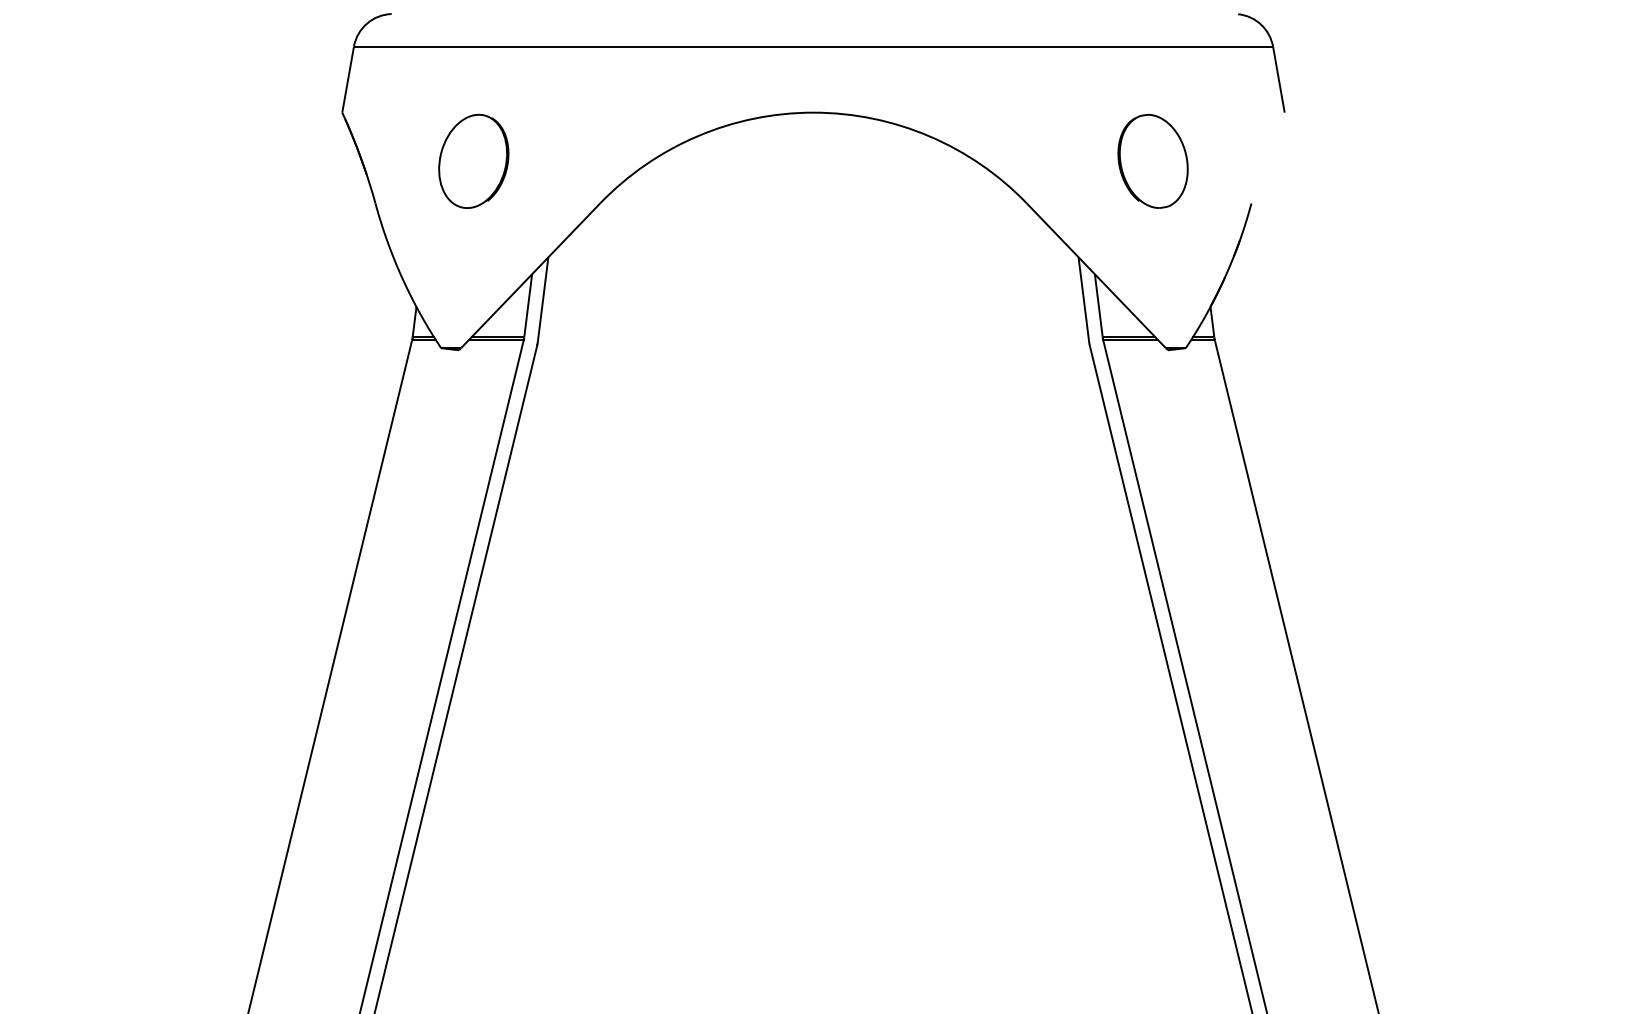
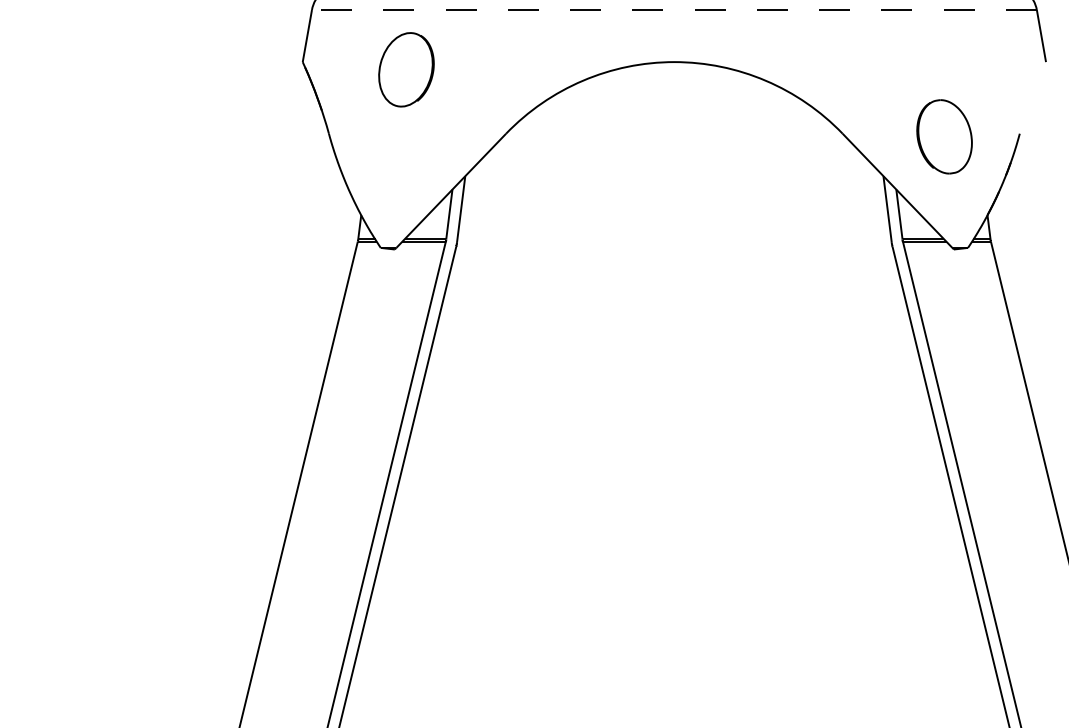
line: (813, 46) -> (674, 9), solid -> dashed
part: (473, 160) -> (406, 69), moved
part: (1152, 161) -> (944, 136), moved

